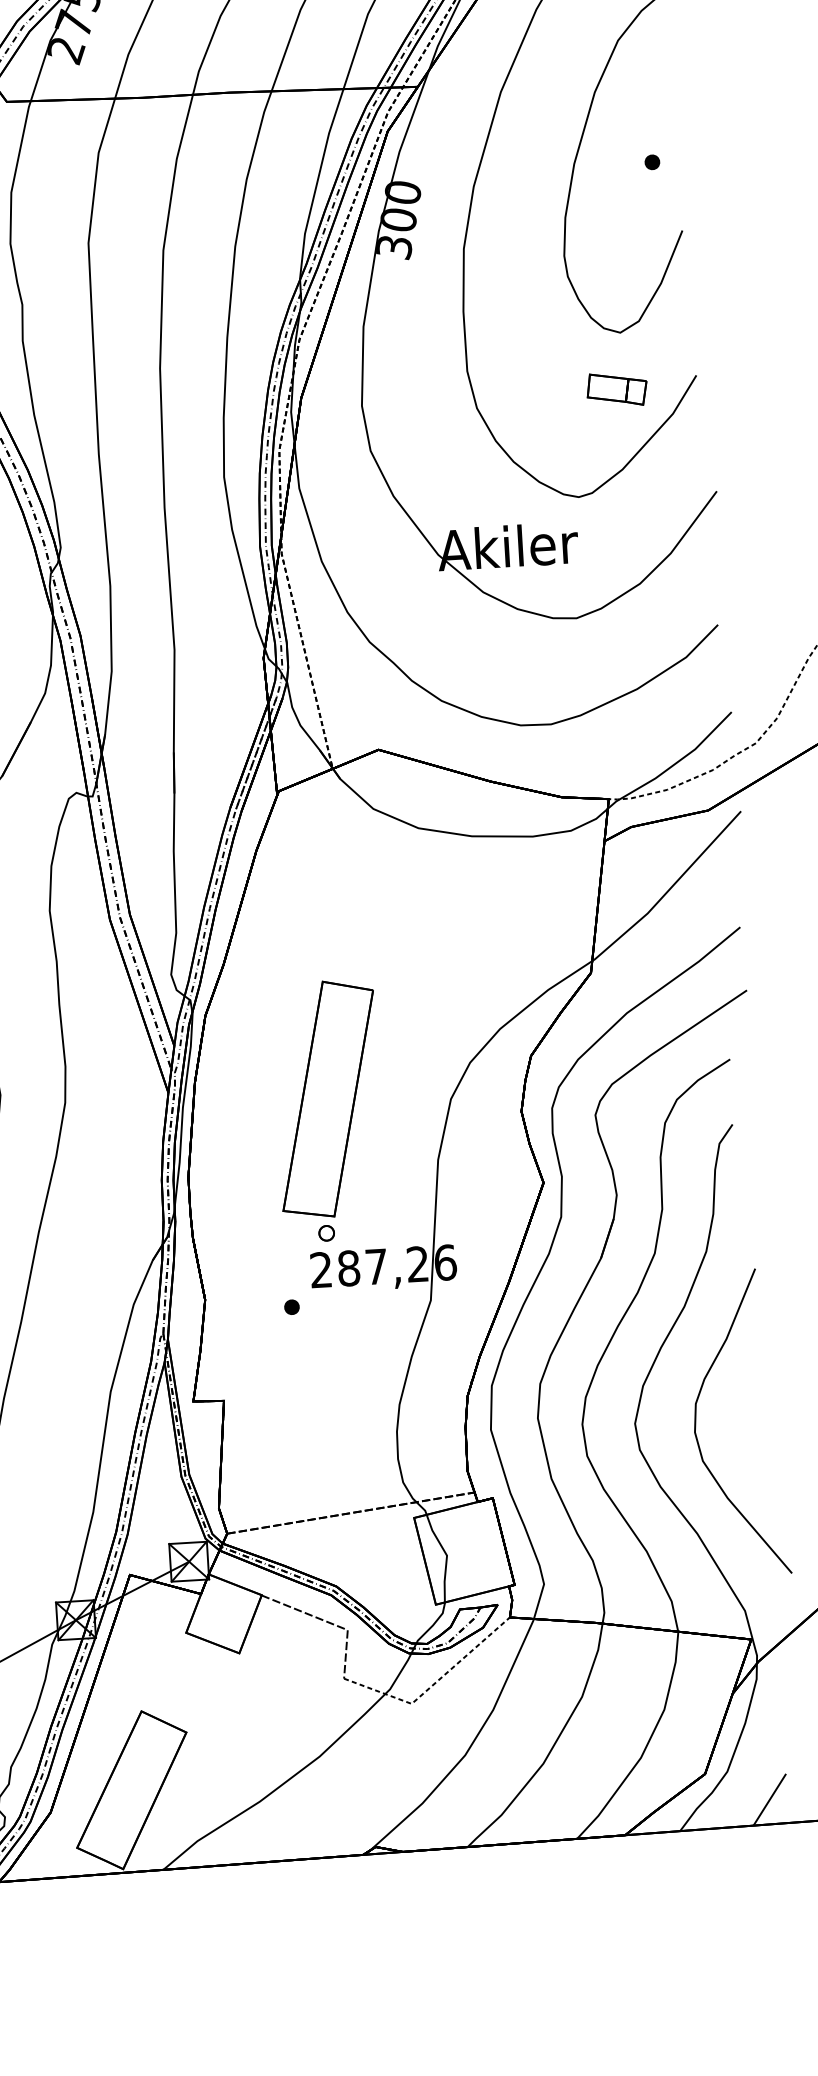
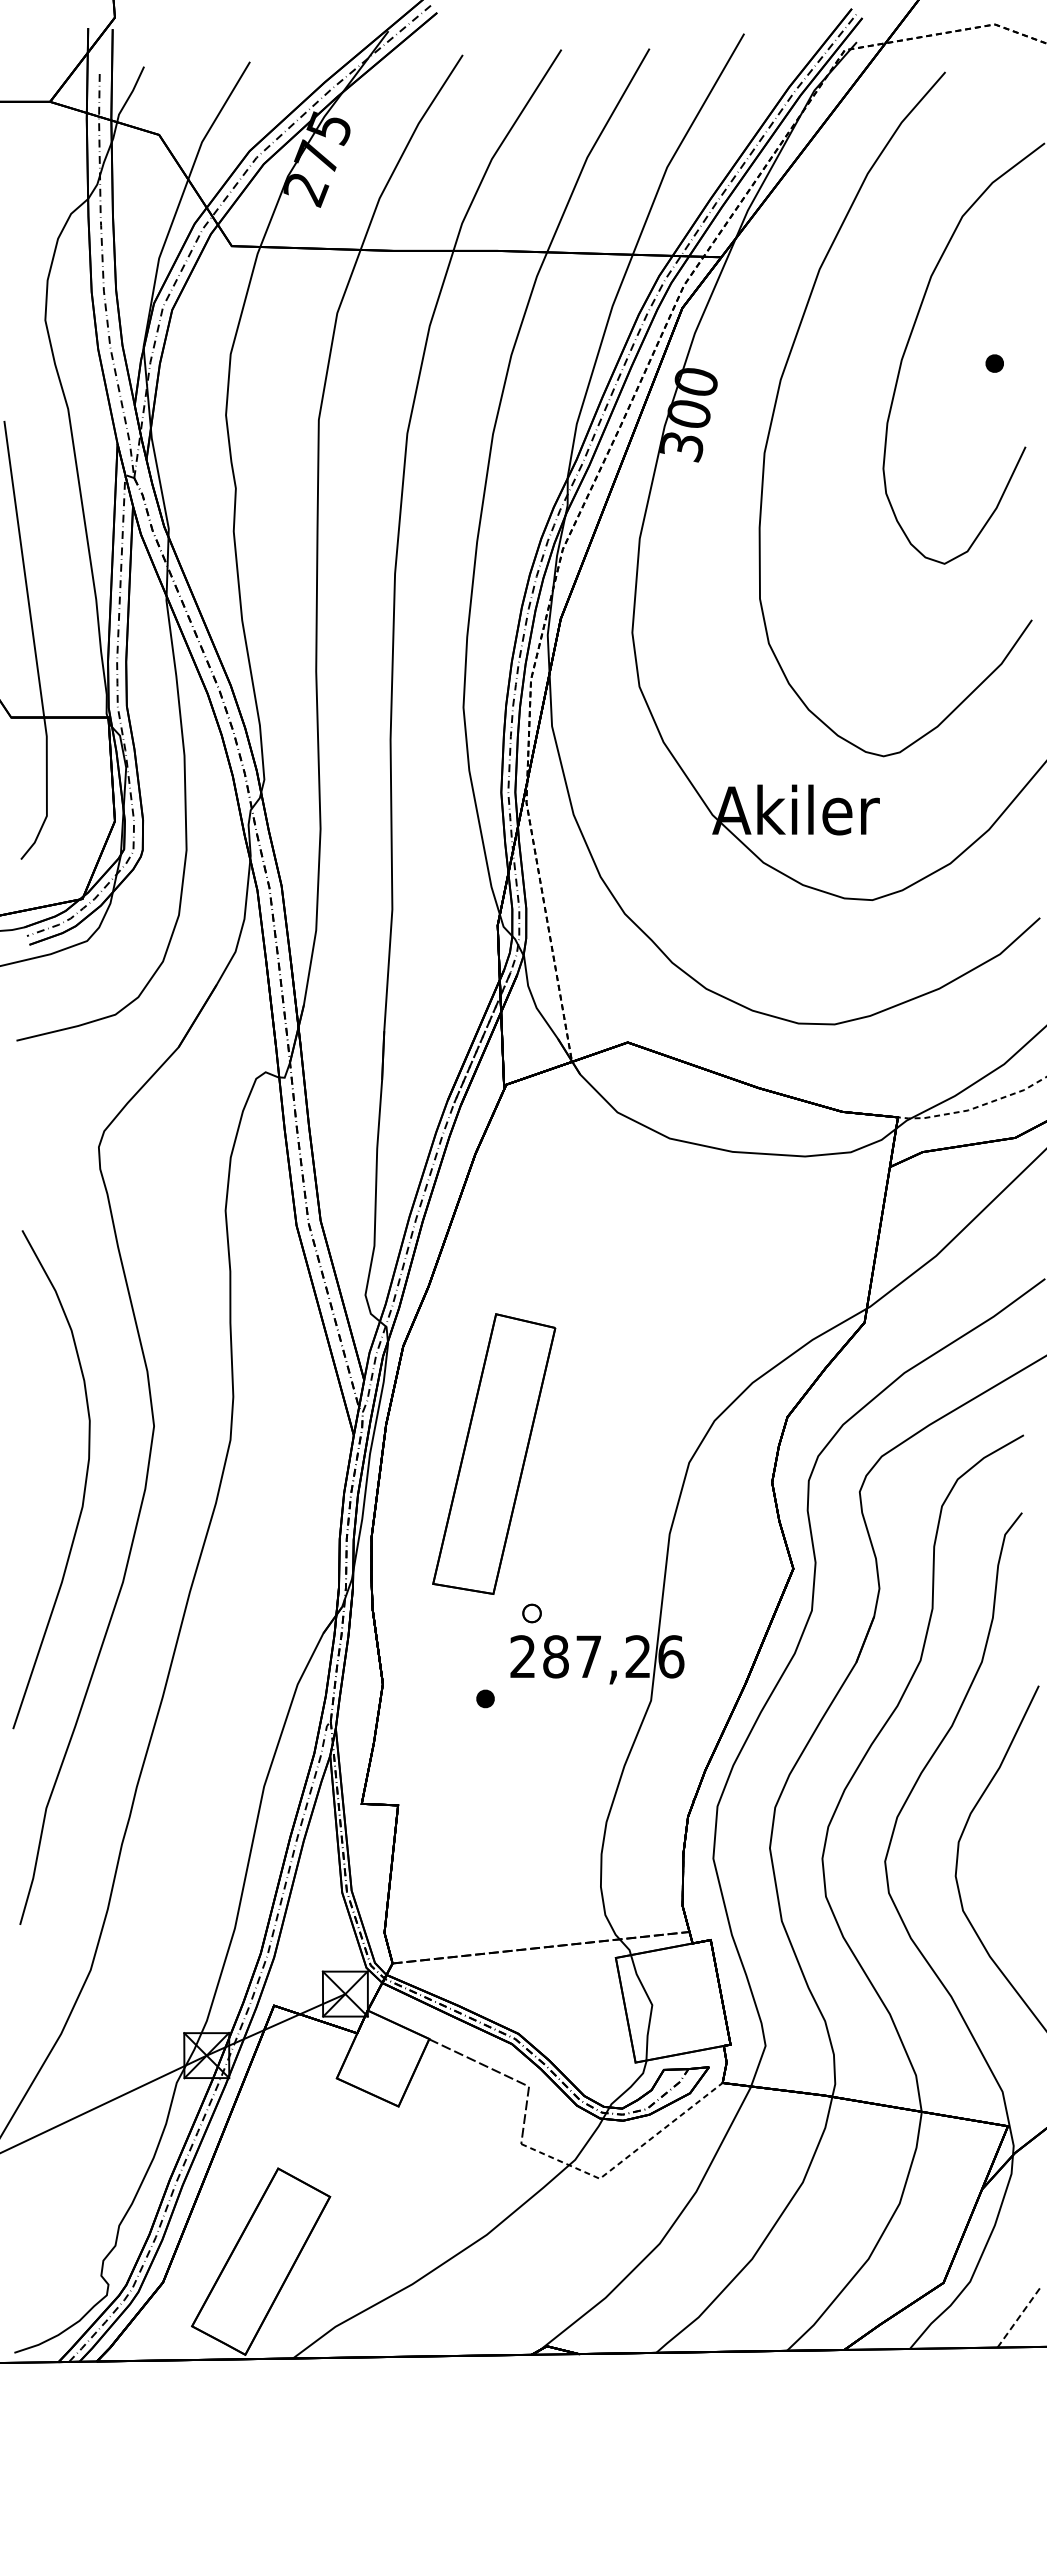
part: (616, 389) -> (936, 631), removed
part: (328, 1098) -> (494, 1453), moved
line: (769, 1800) -> (1018, 2318), solid -> dashed

